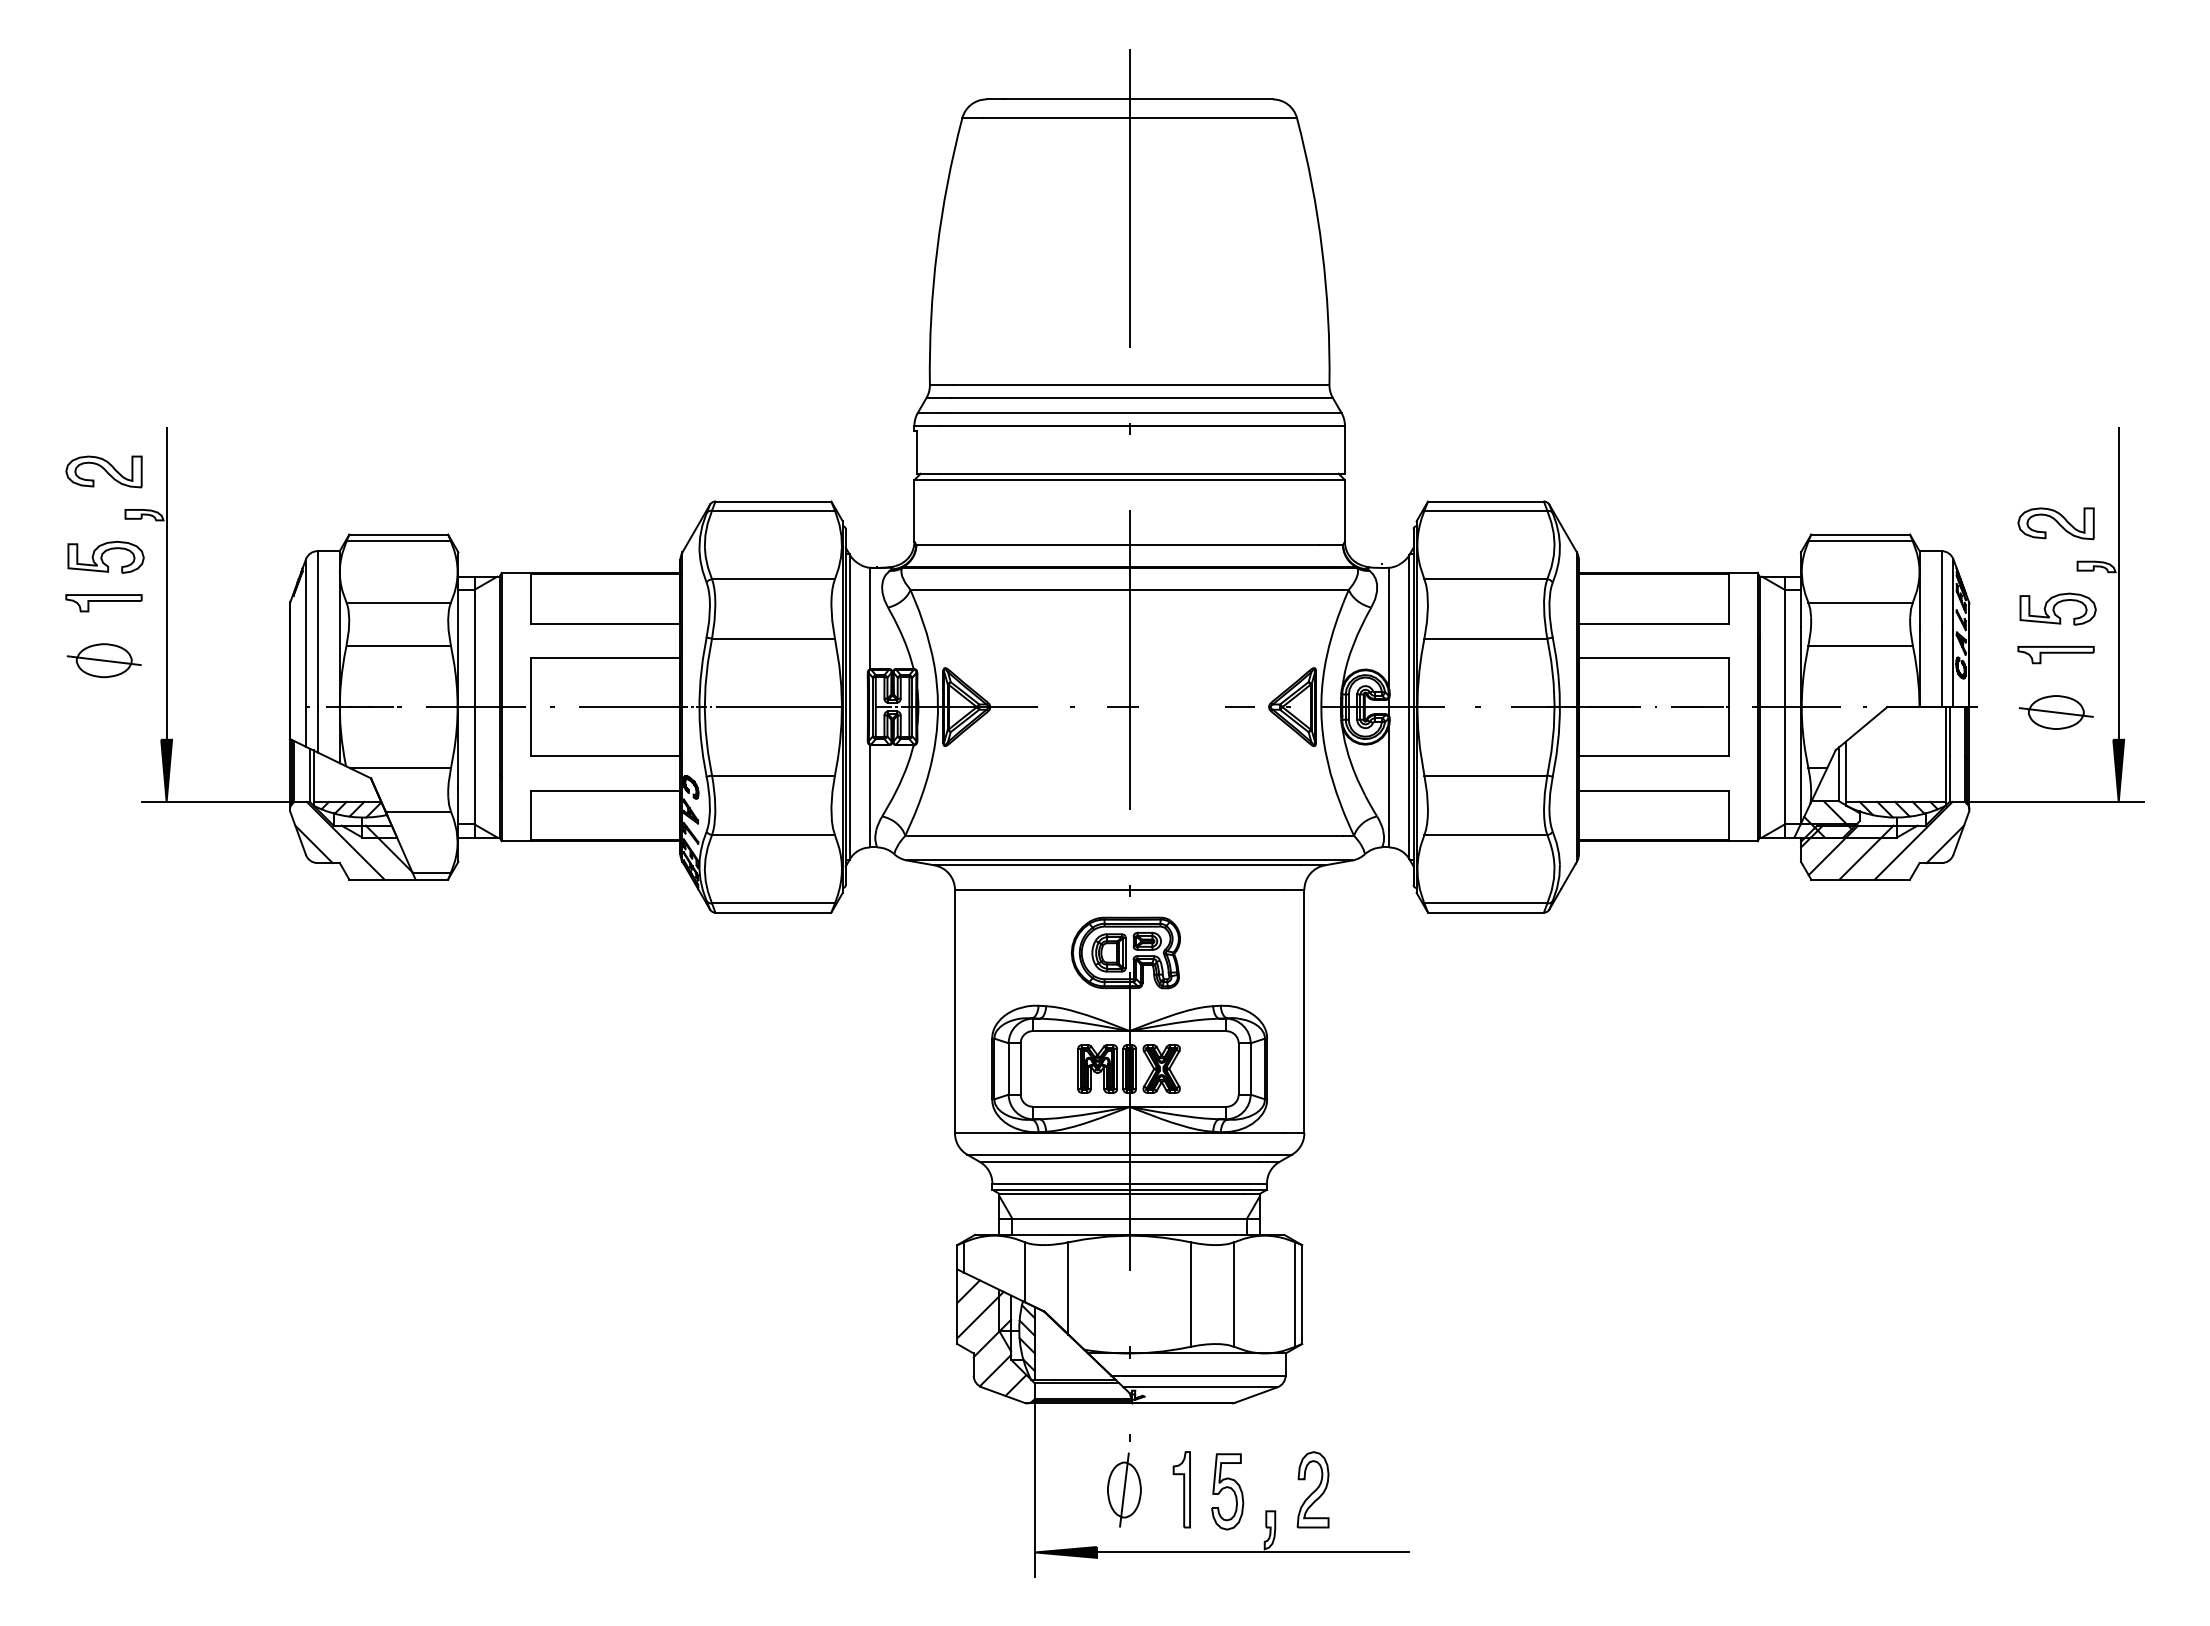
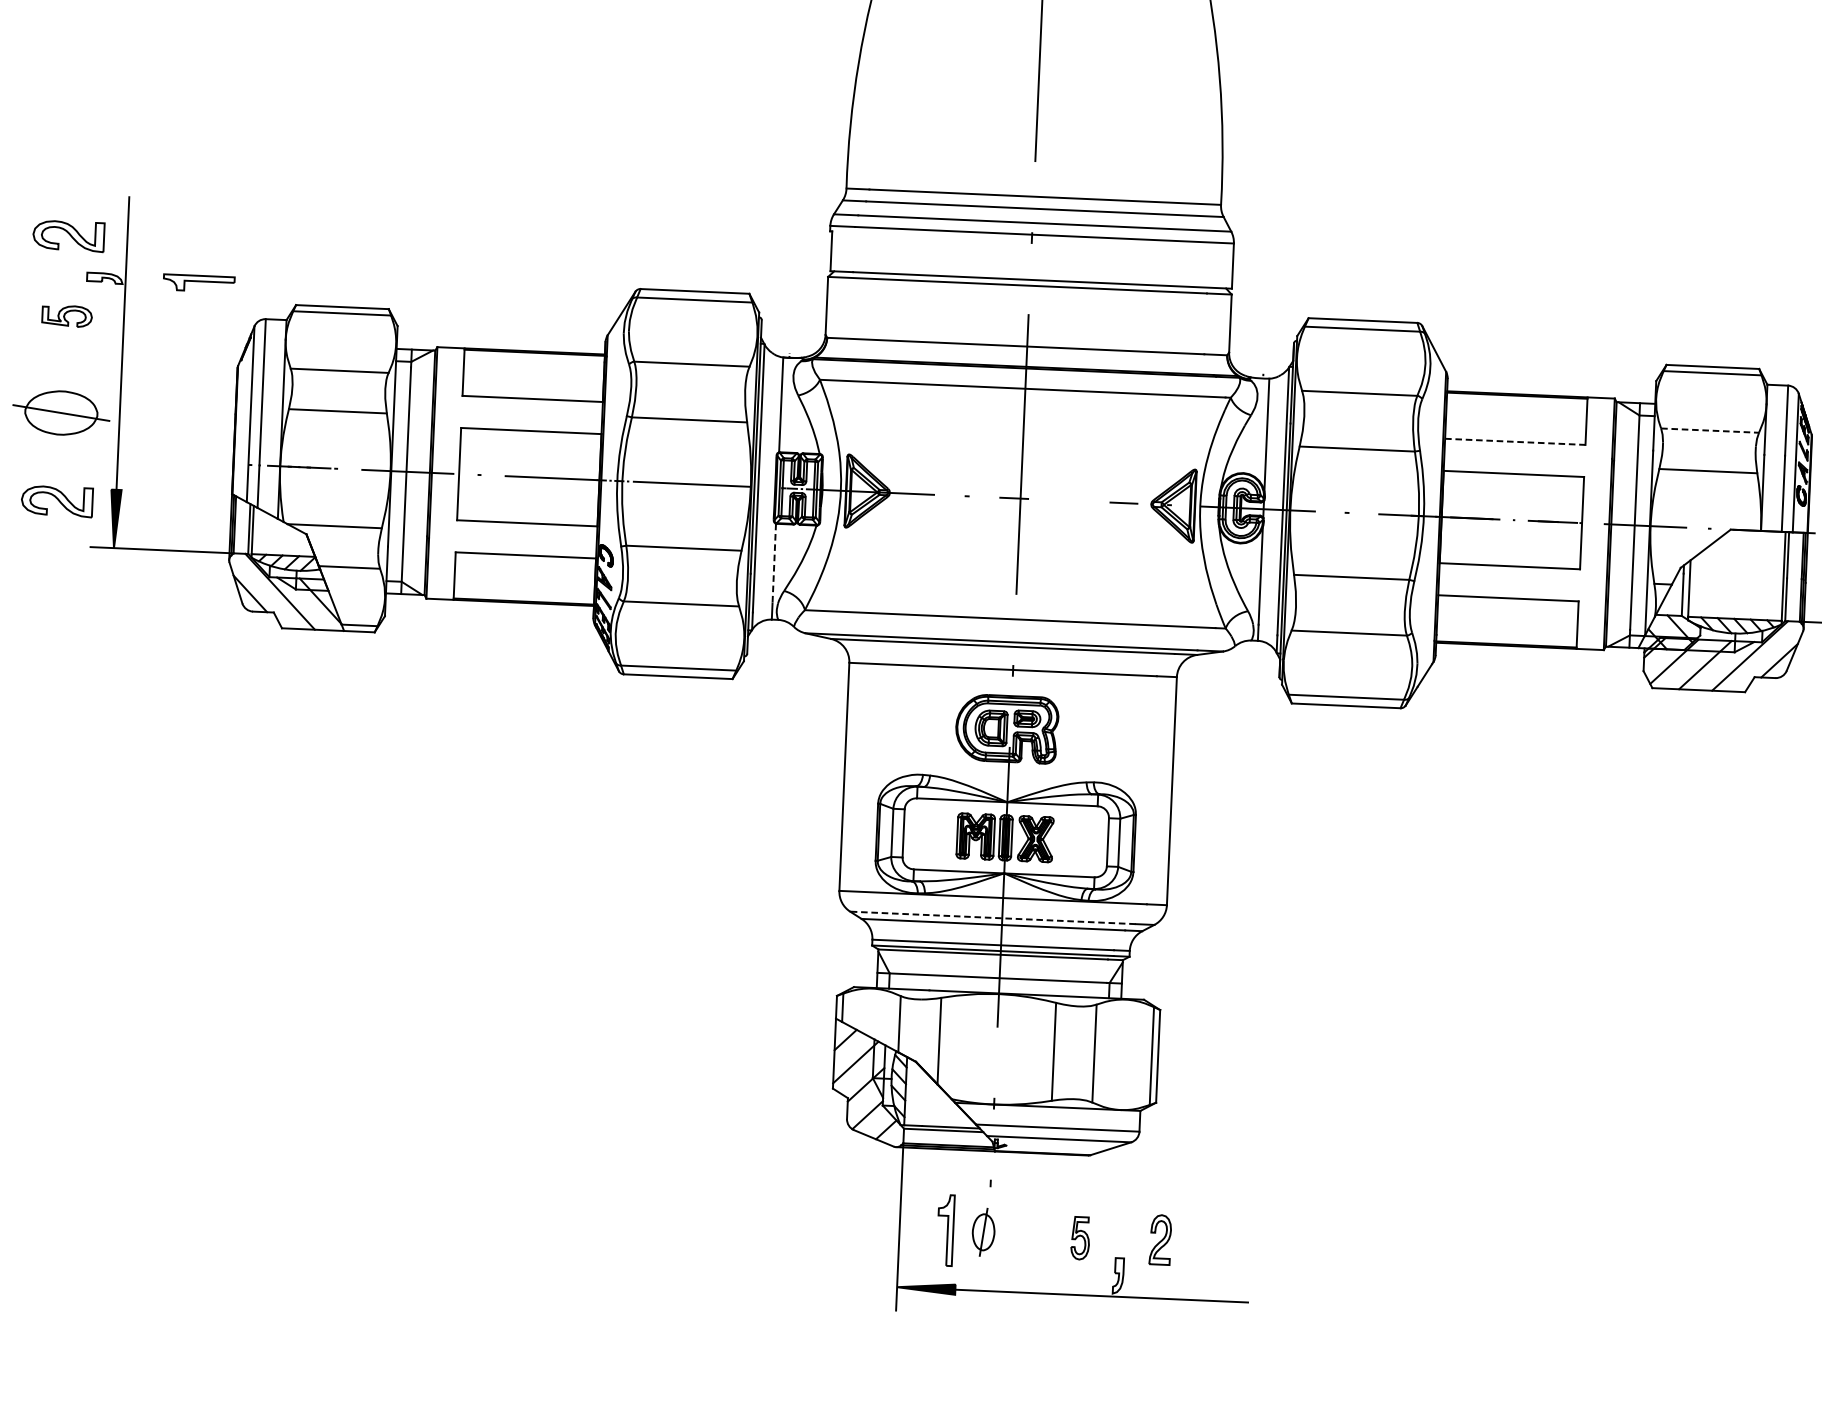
part: (105, 556) -> (66, 315), size x0.7
line: (1861, 602) -> (1710, 430), solid -> dashed
part: (103, 603) -> (198, 283), moved
line: (1653, 623) -> (1515, 441), solid -> dashed
part: (103, 660) -> (60, 412), size x1.4
part: (103, 754) -> (56, 501), added
line: (870, 787) -> (774, 563), solid -> dashed
line: (1119, 1154) -> (992, 917), solid -> dashed
part: (1124, 1489) -> (983, 1231), size x0.7
part: (1181, 1489) -> (945, 1230), moved
part: (1312, 1489) -> (1159, 1239), size x0.7
part: (1227, 1491) -> (1080, 1237), size x0.6

